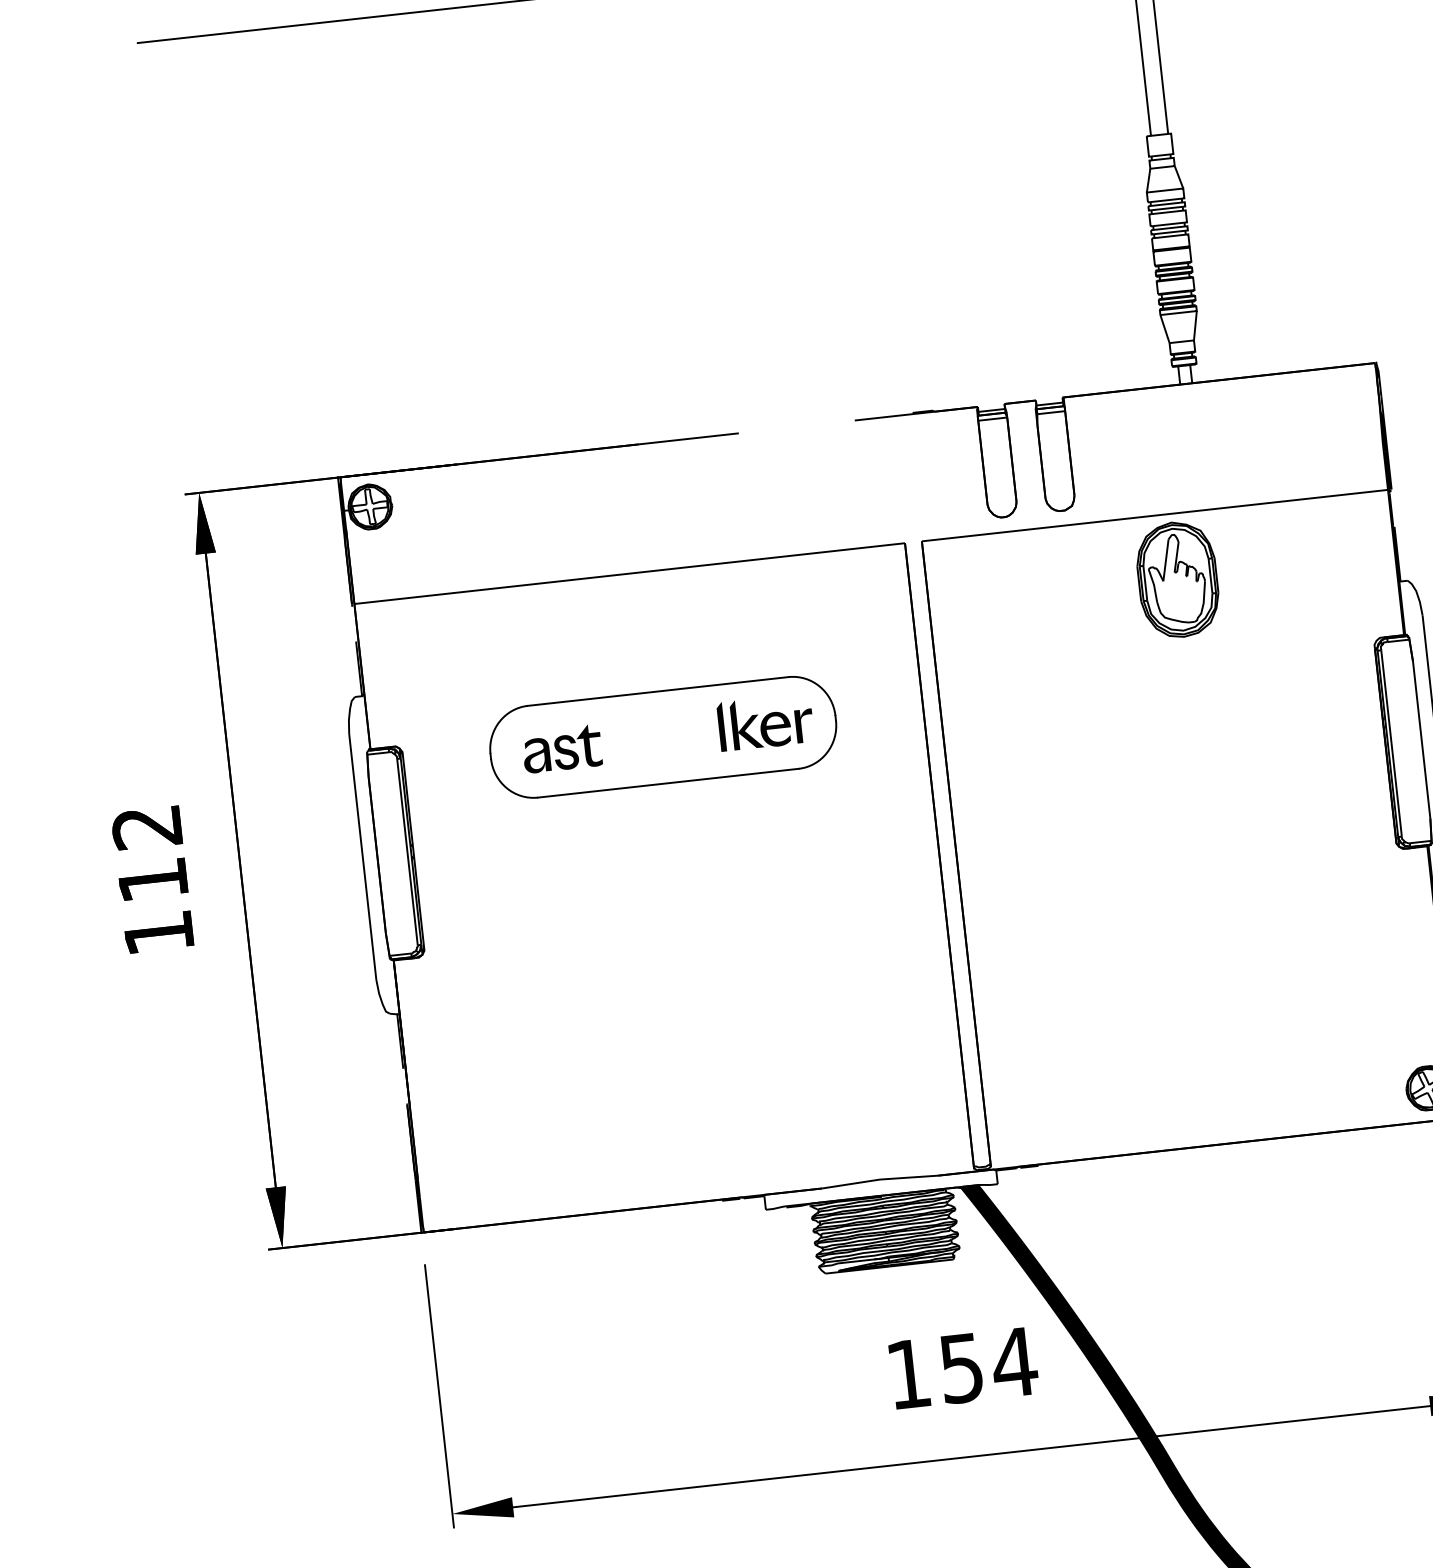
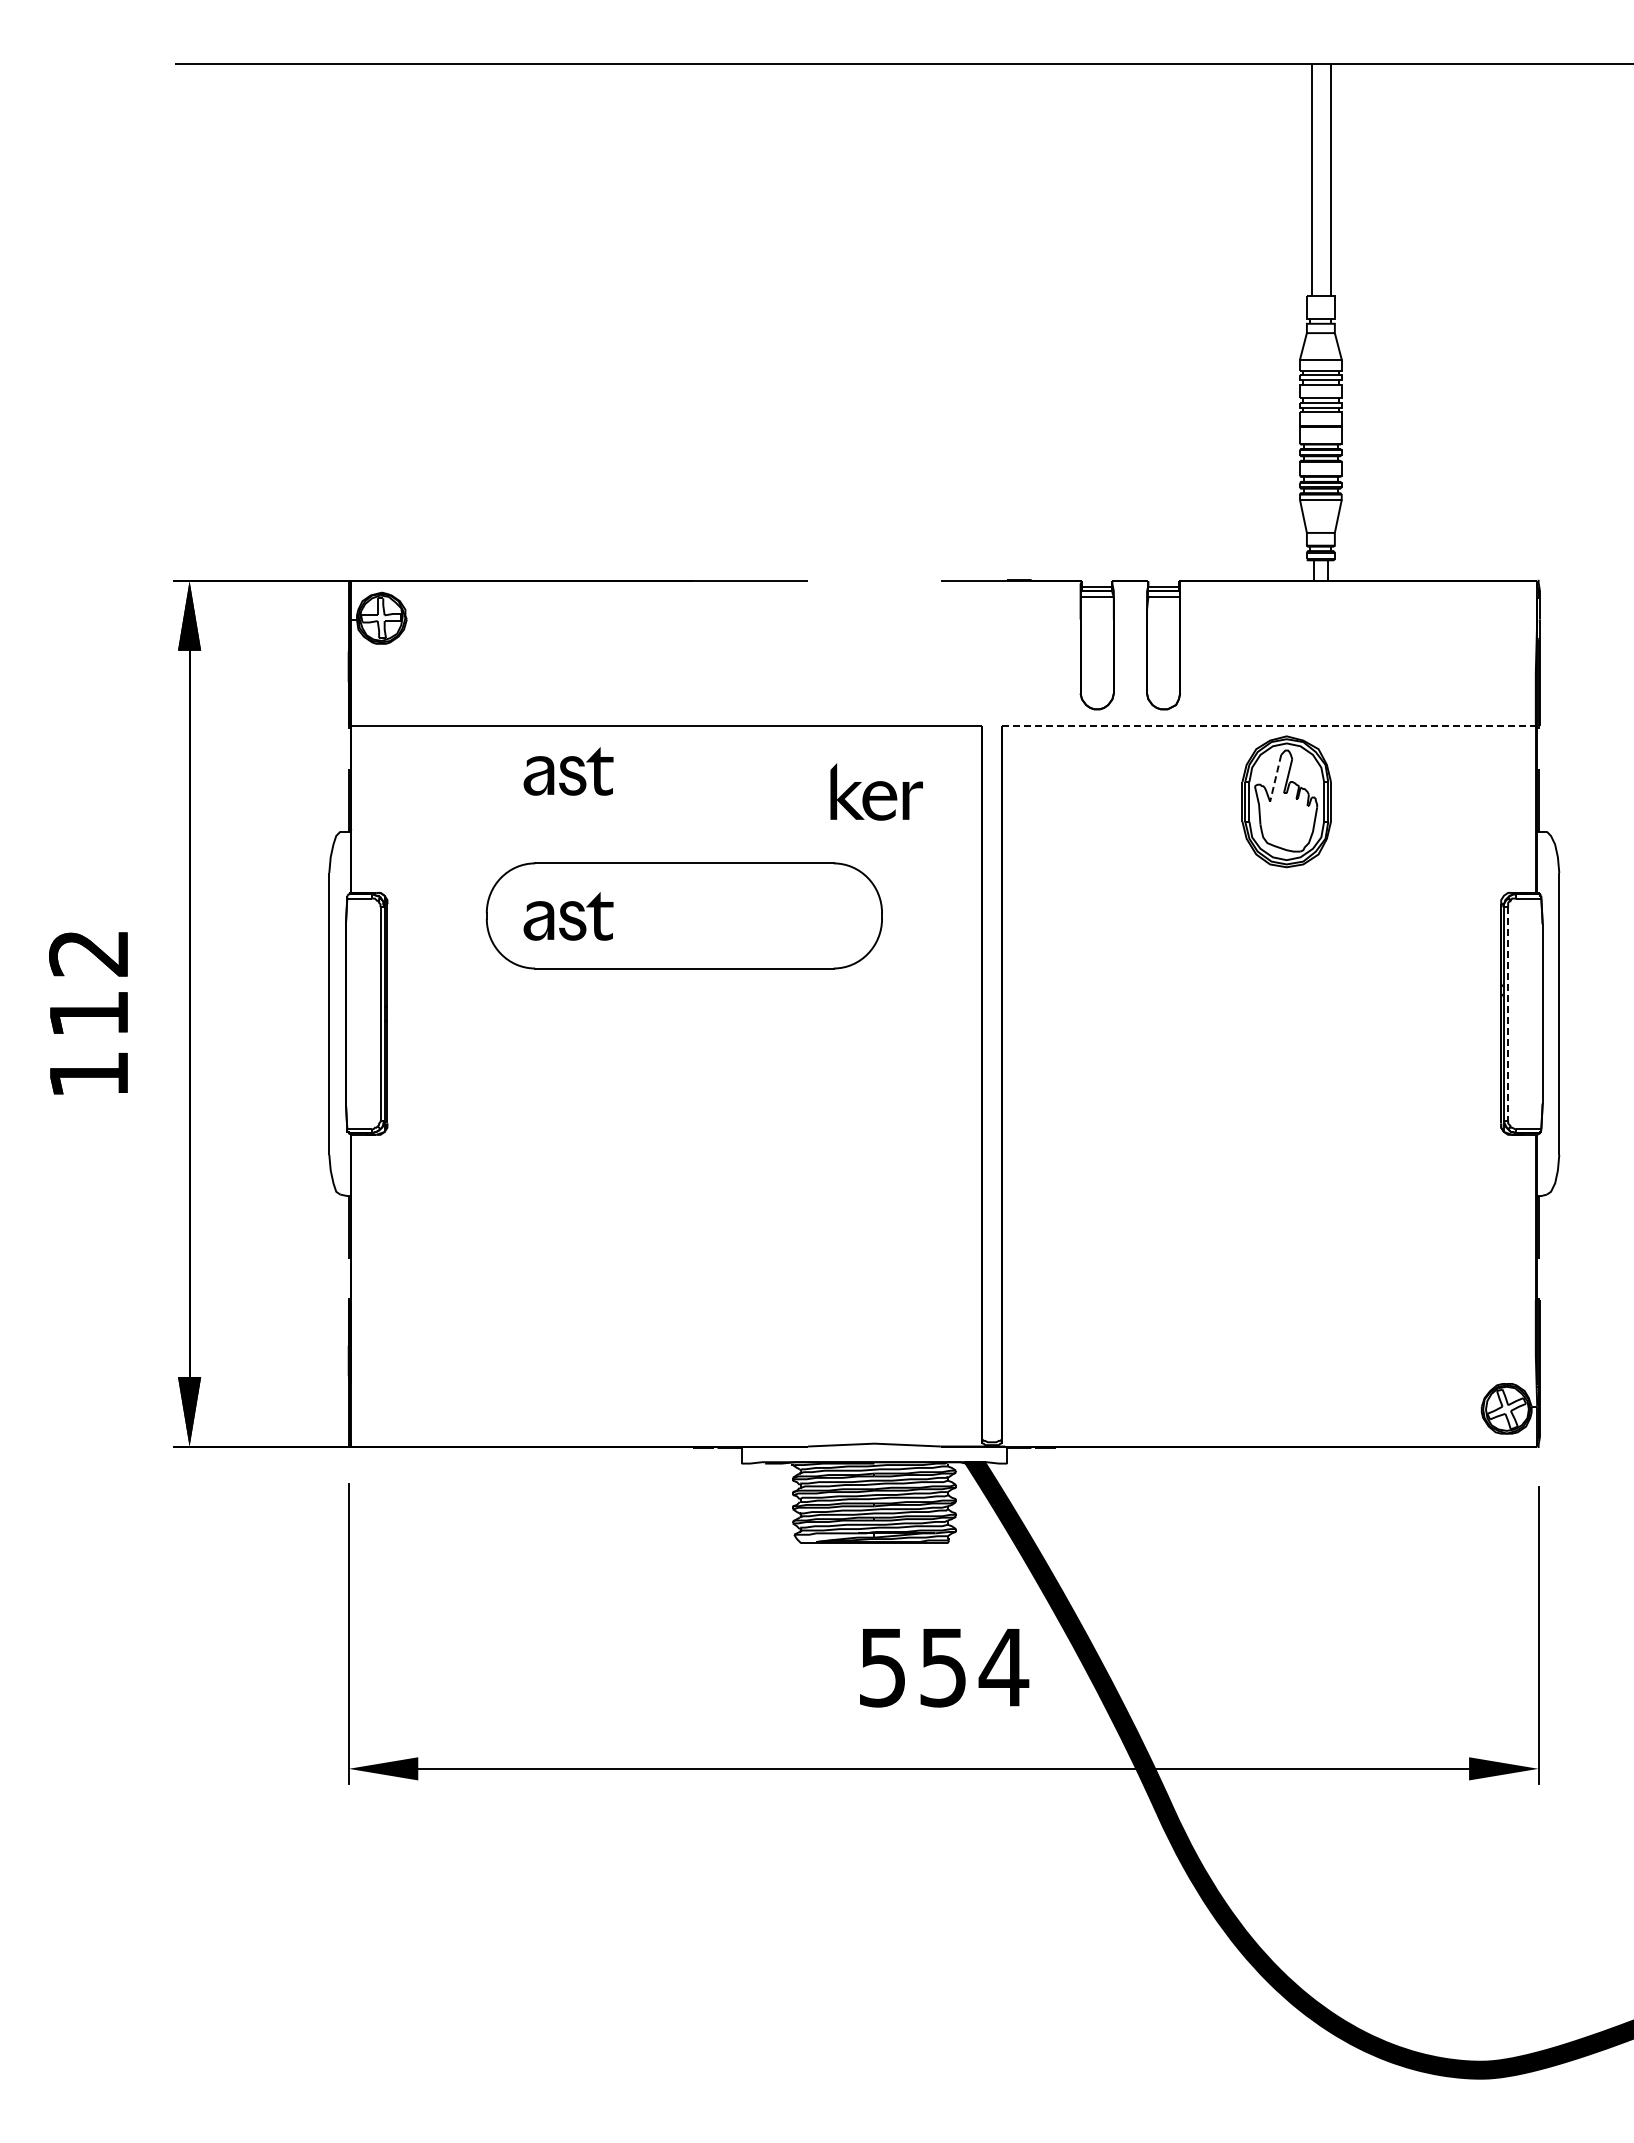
line: (1155, 515) -> (1269, 726), solid -> dashed
line: (1165, 560) -> (1275, 778), solid -> dashed
part: (548, 622) -> (568, 771), added
part: (771, 721) -> (876, 791), moved
fill: (721, 726) -> (751, 910), removed
line: (1391, 743) -> (1508, 1013), solid -> dashed
text: (908, 1375) -> (882, 1668), 154 -> 554

